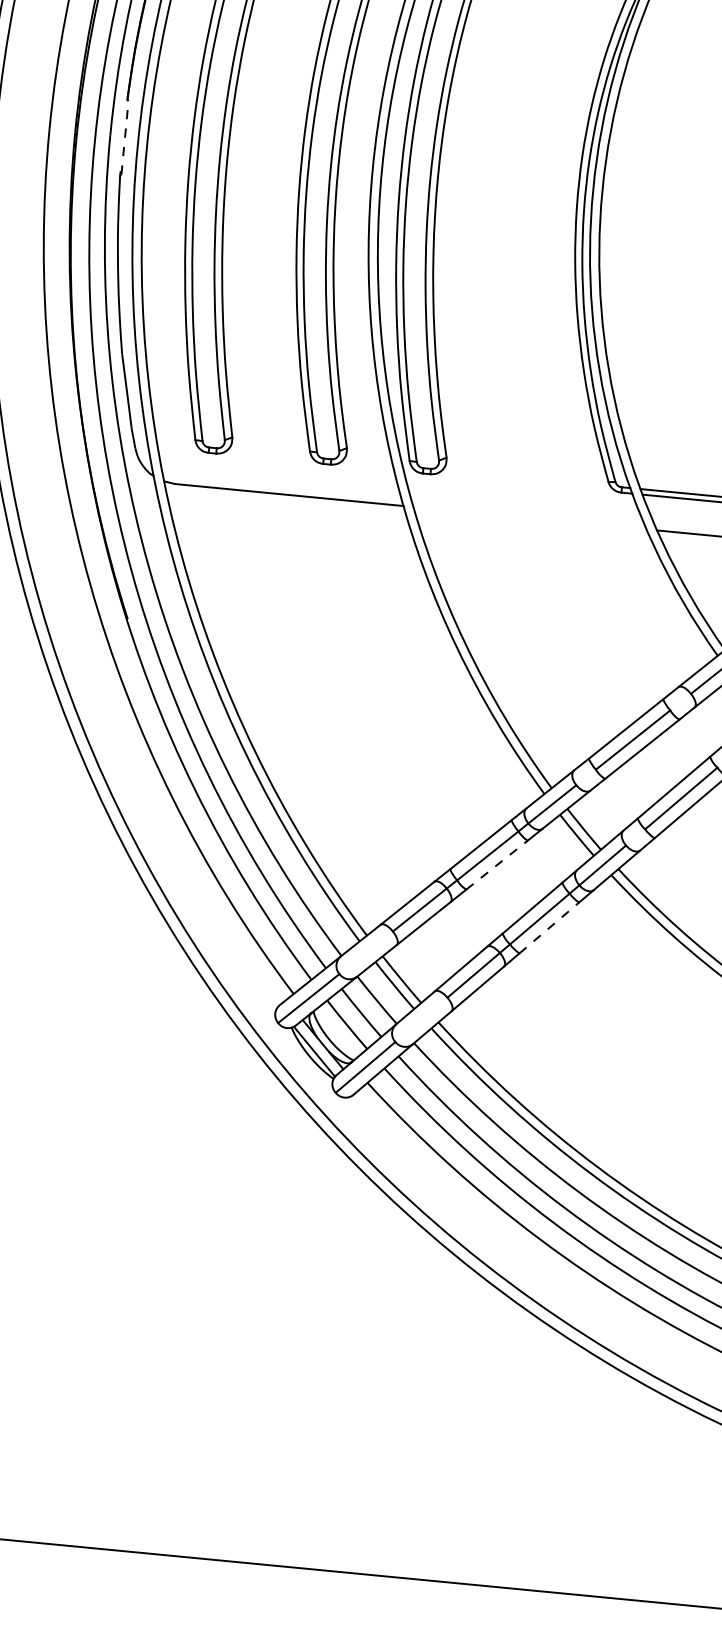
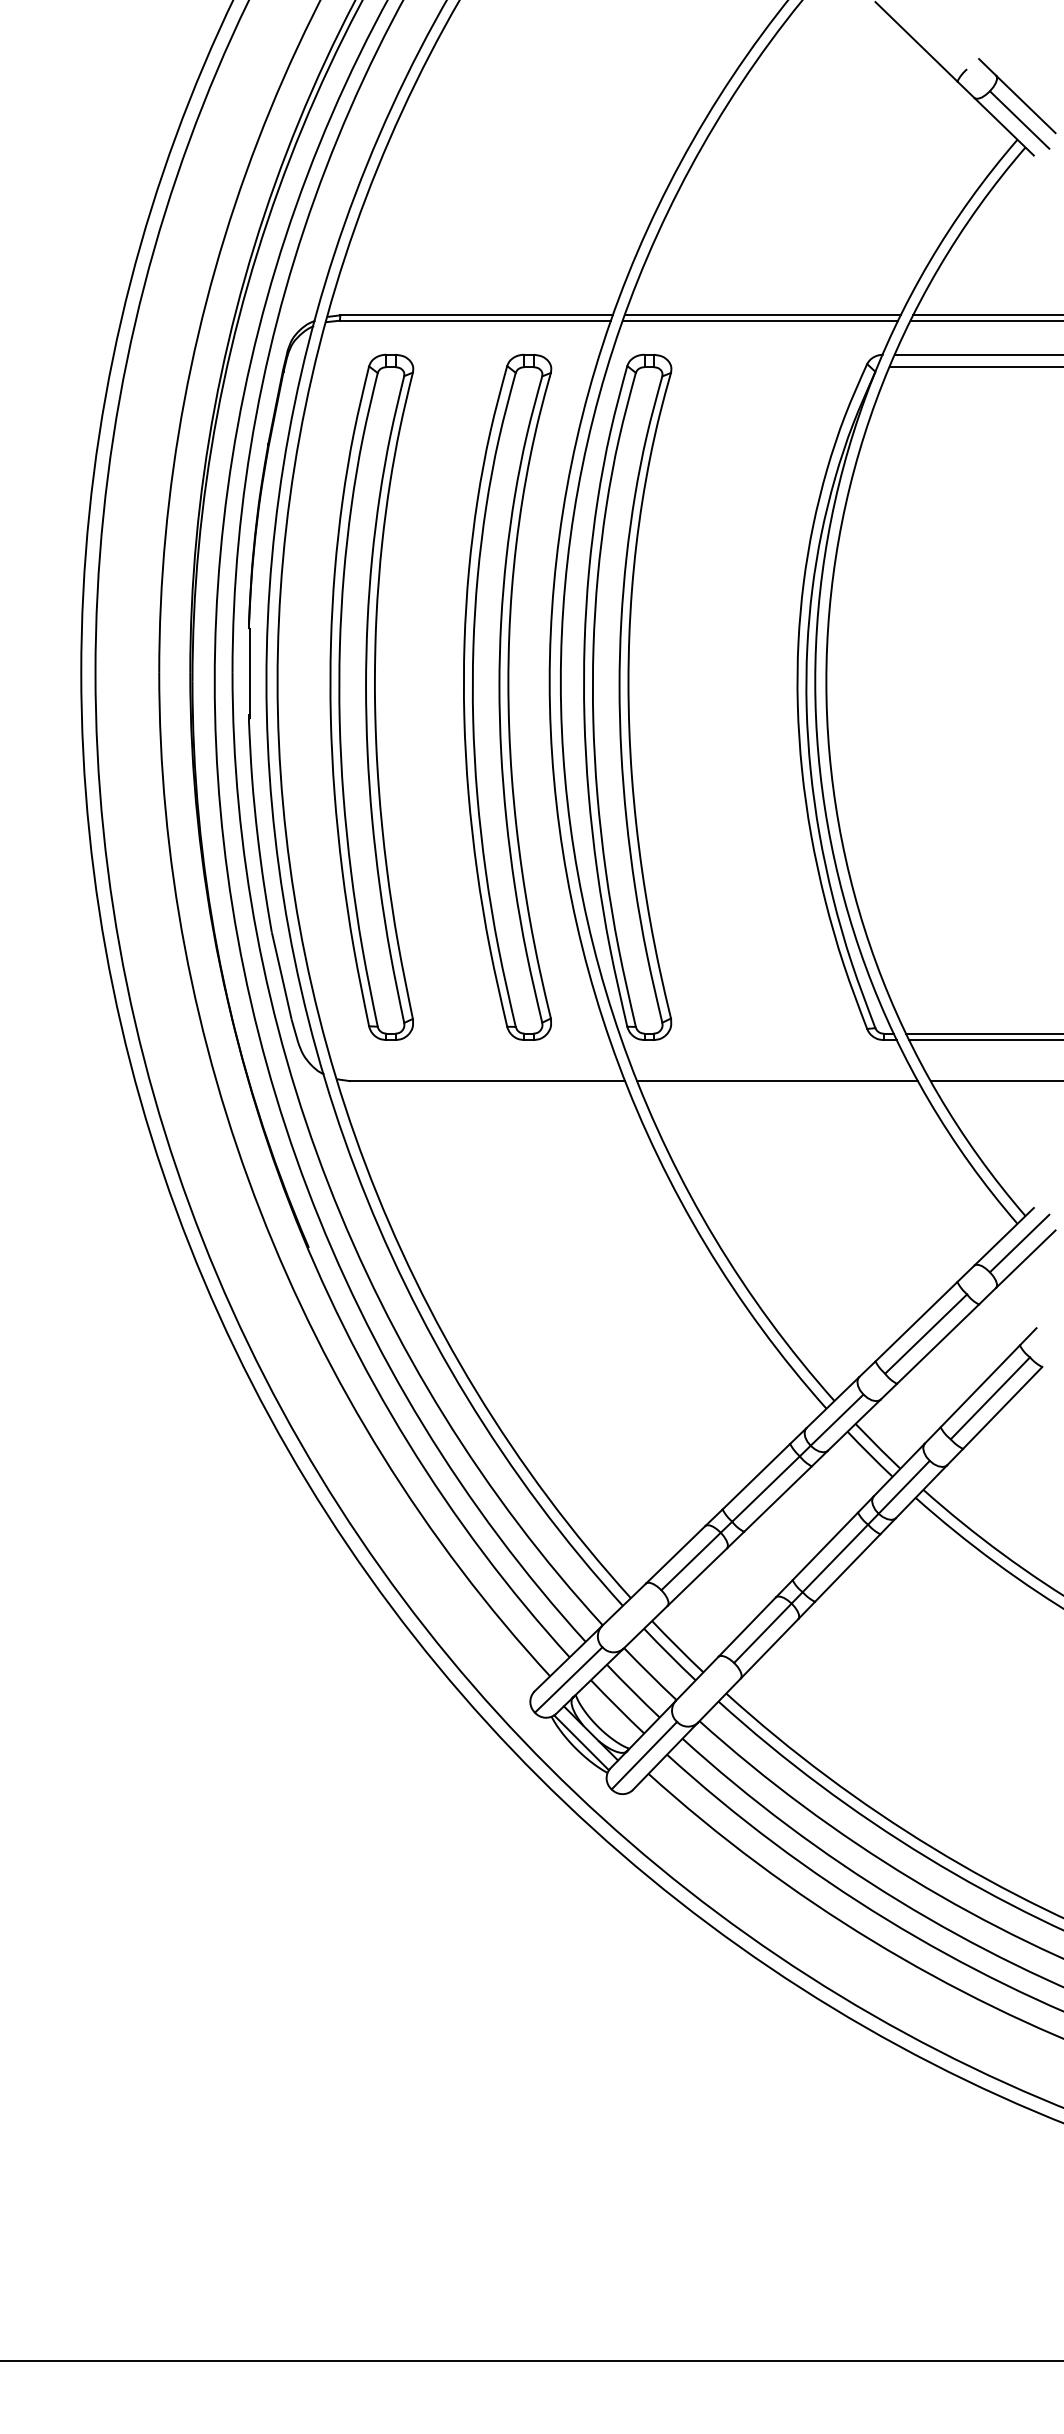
line: (125, 137) -> (250, 673), dashed -> solid
line: (529, 518) -> (777, 1081), added
line: (497, 864) -> (778, 1498), dashed -> solid
line: (550, 927) -> (848, 1567), dashed -> solid

